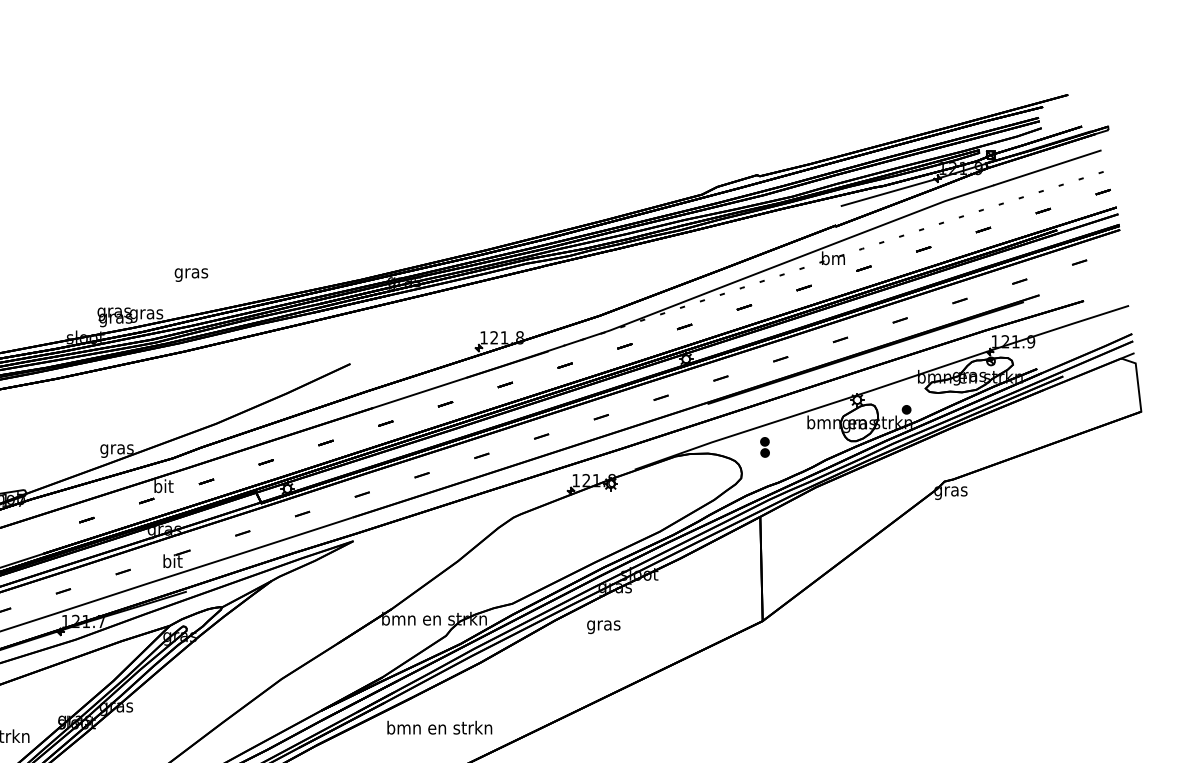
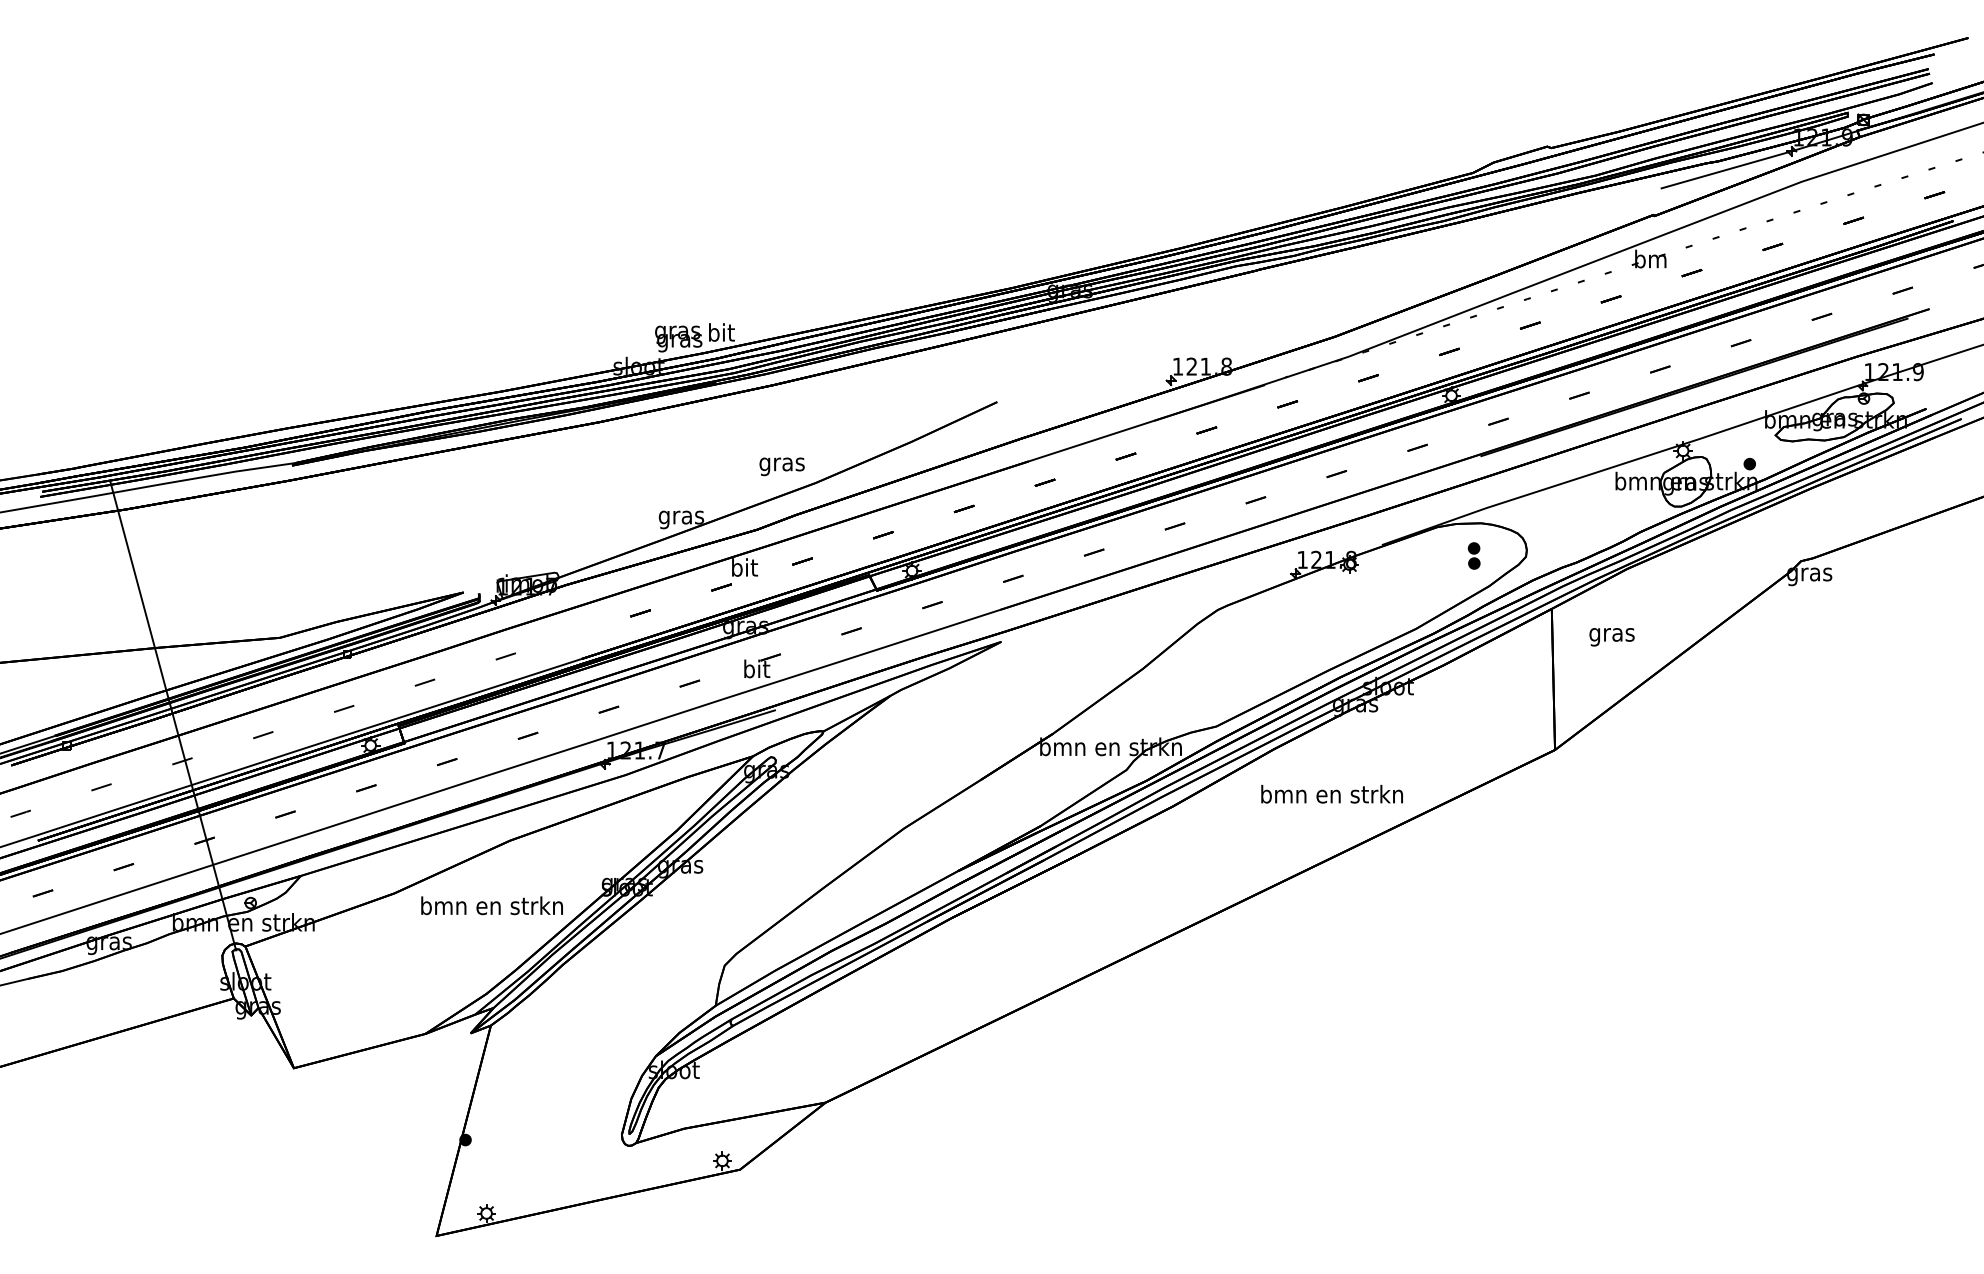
text: (190, 274) -> (781, 466), moved
text: (146, 314) -> (721, 334), gras -> bit
part: (764, 447) -> (1473, 555), moved
text: (603, 627) -> (1611, 637), moved
text: (439, 727) -> (1331, 794), moved

